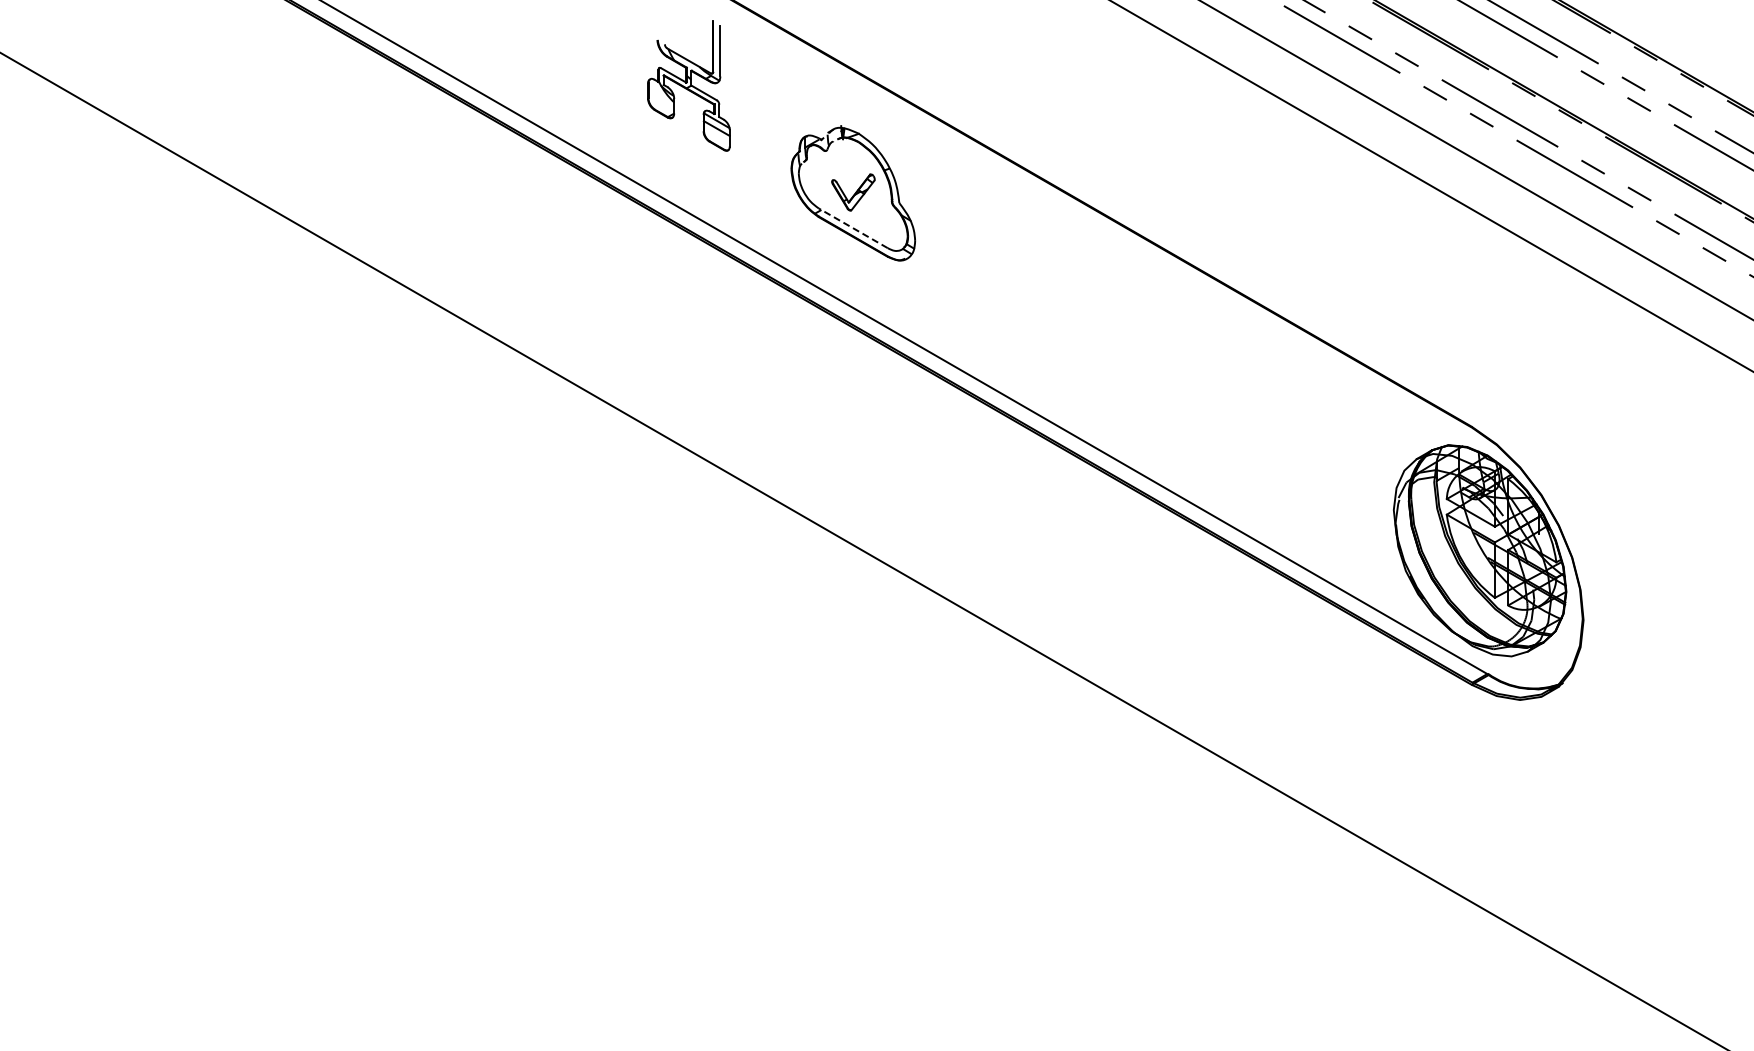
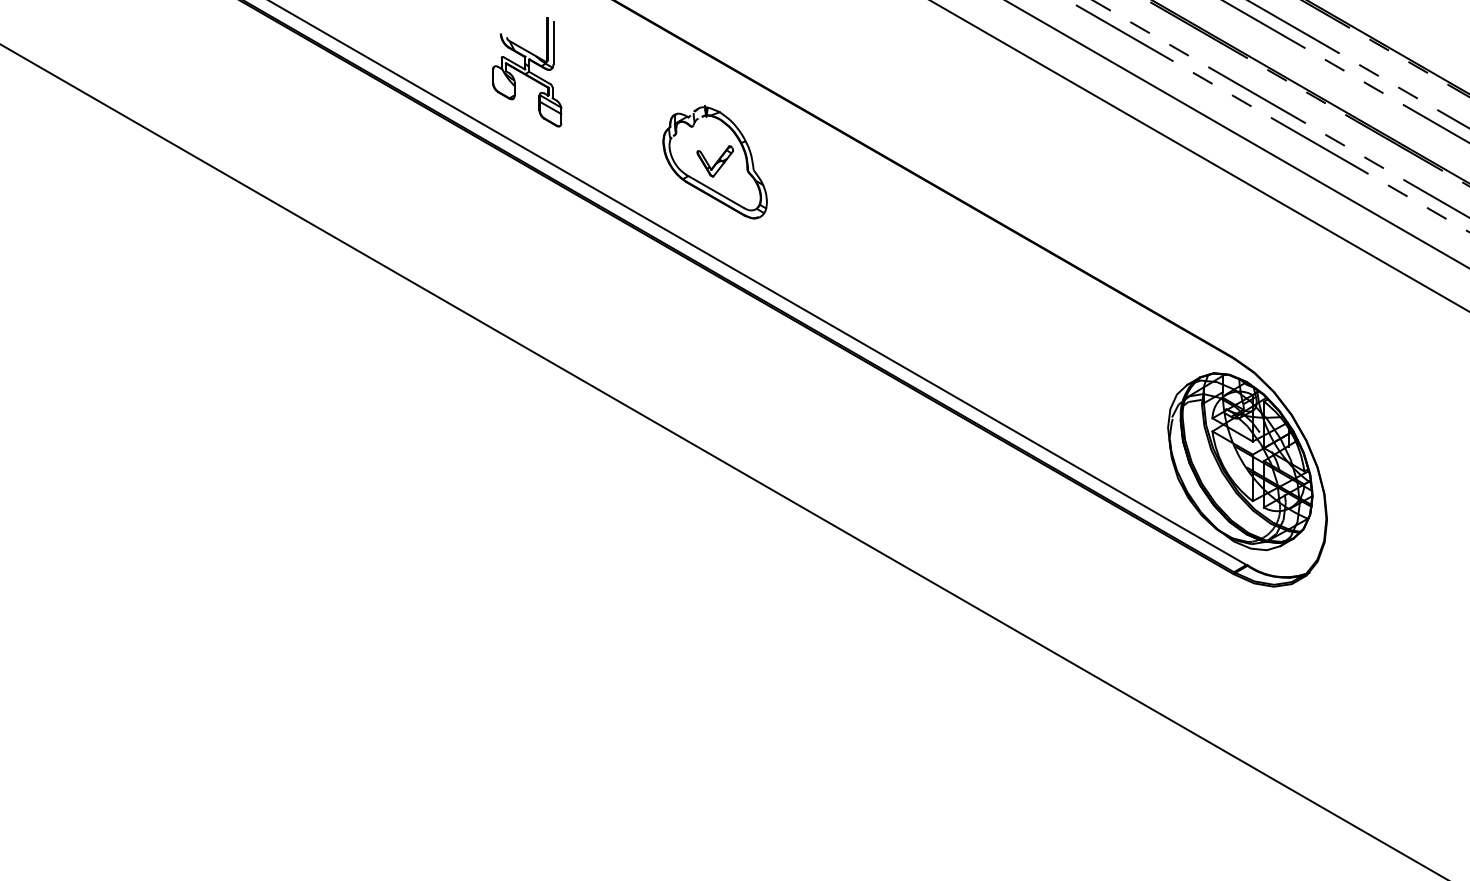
part: (688, 85) -> (526, 71), moved
line: (853, 228) -> (715, 191), dashed -> solid

